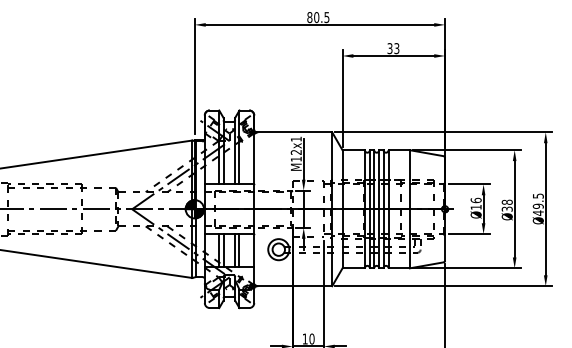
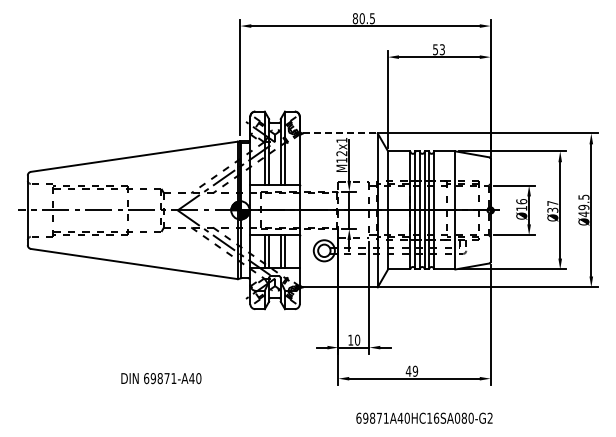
text: (389, 48) -> (435, 49), 33 -> 53
line: (294, 132) -> (340, 133), solid -> dashed
text: (506, 202) -> (552, 203), Ø38 -> Ø37

